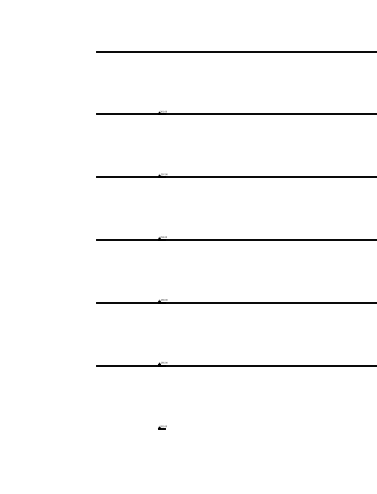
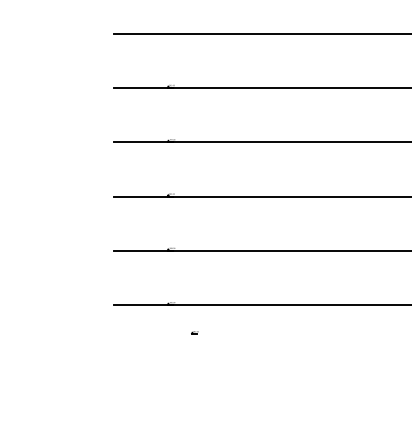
part: (162, 427) -> (194, 332), moved

